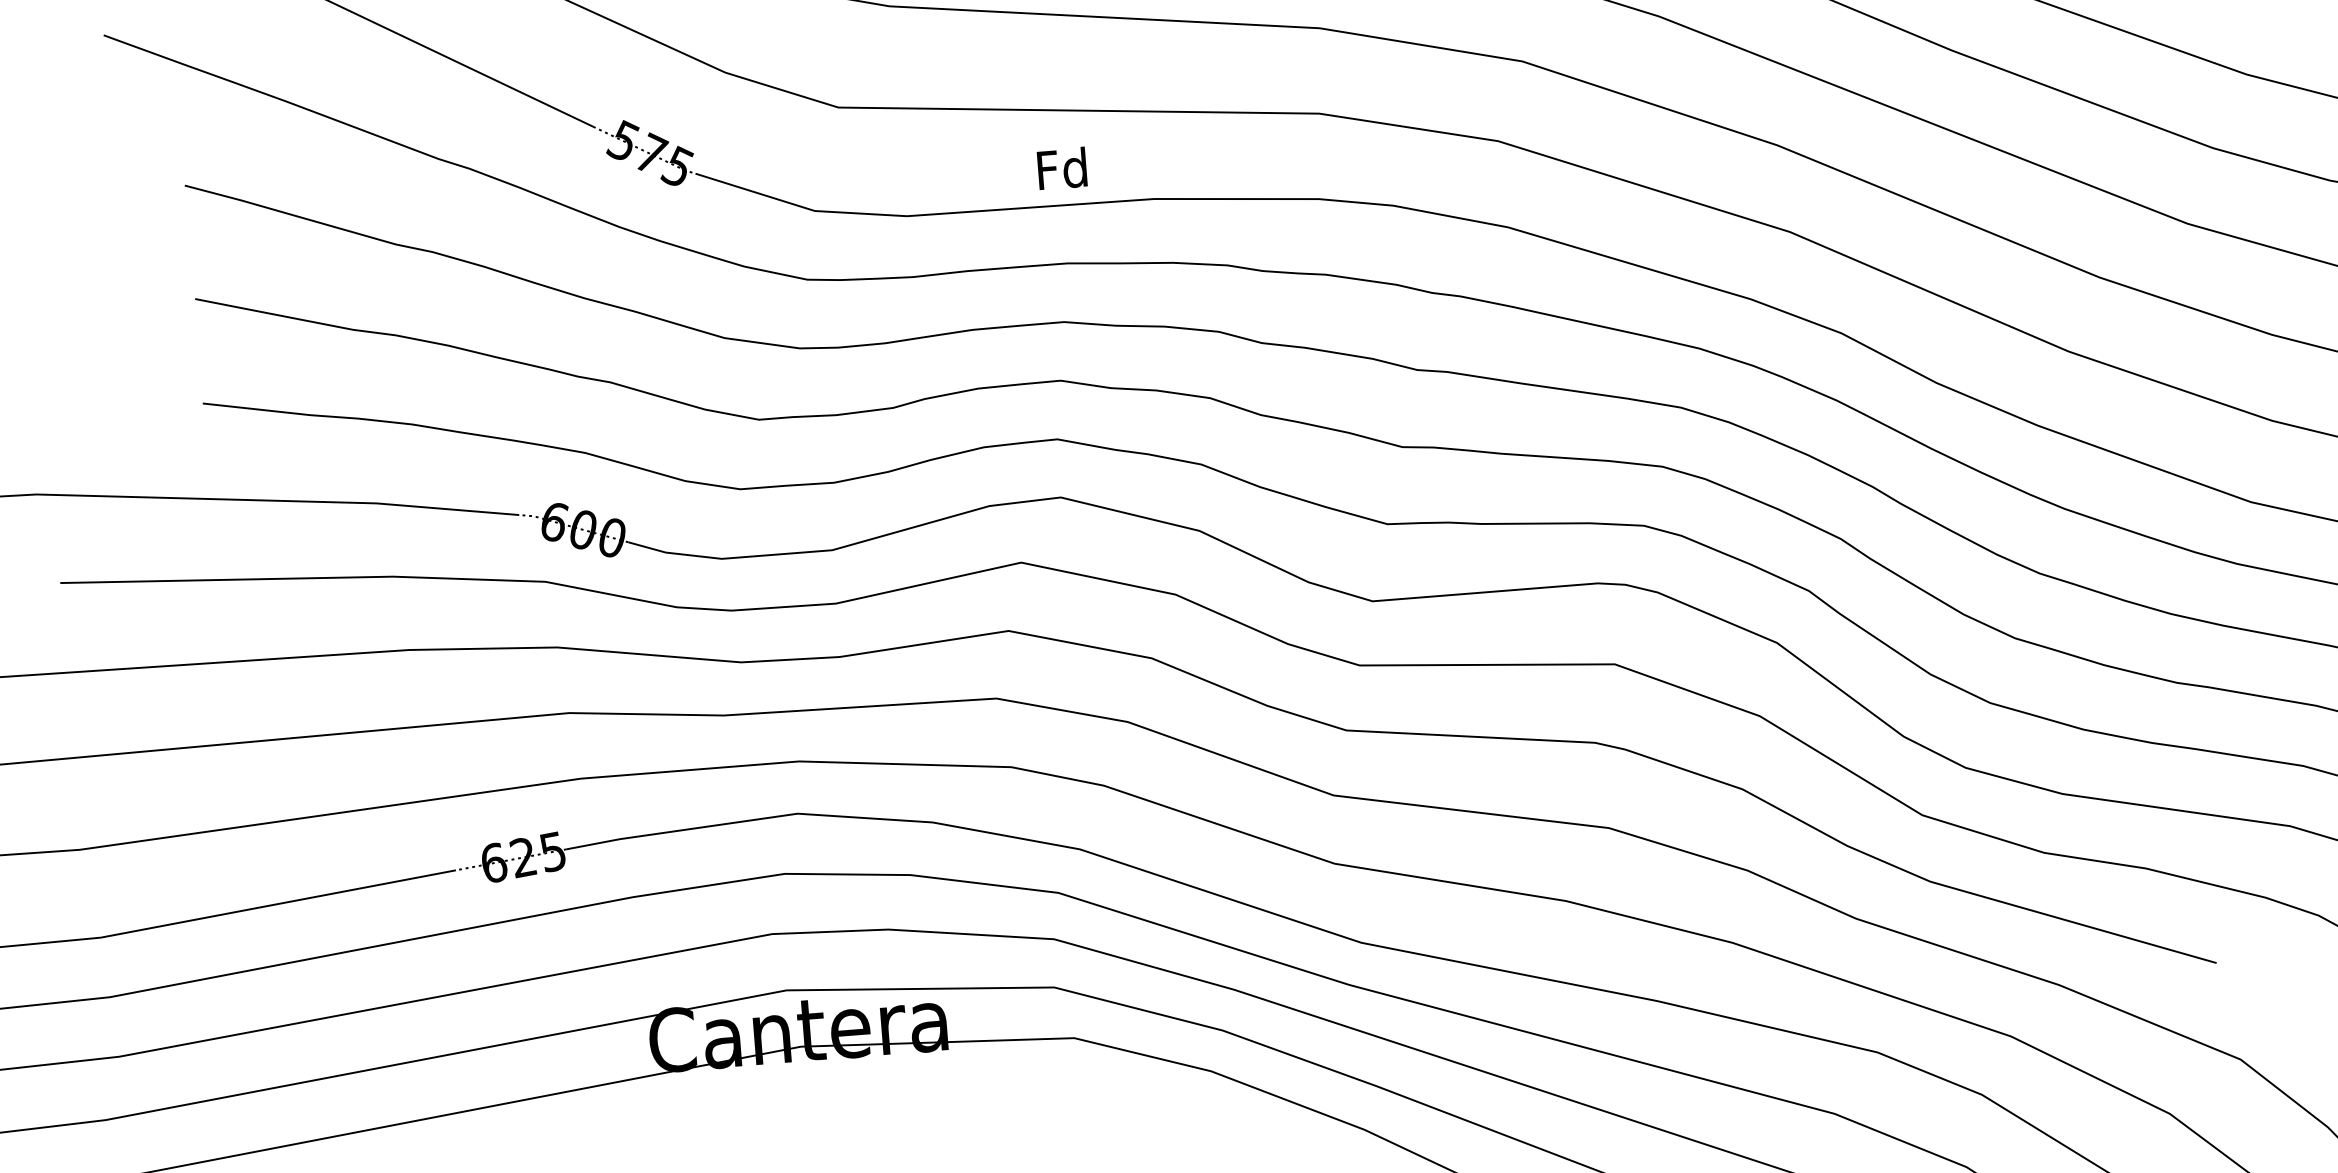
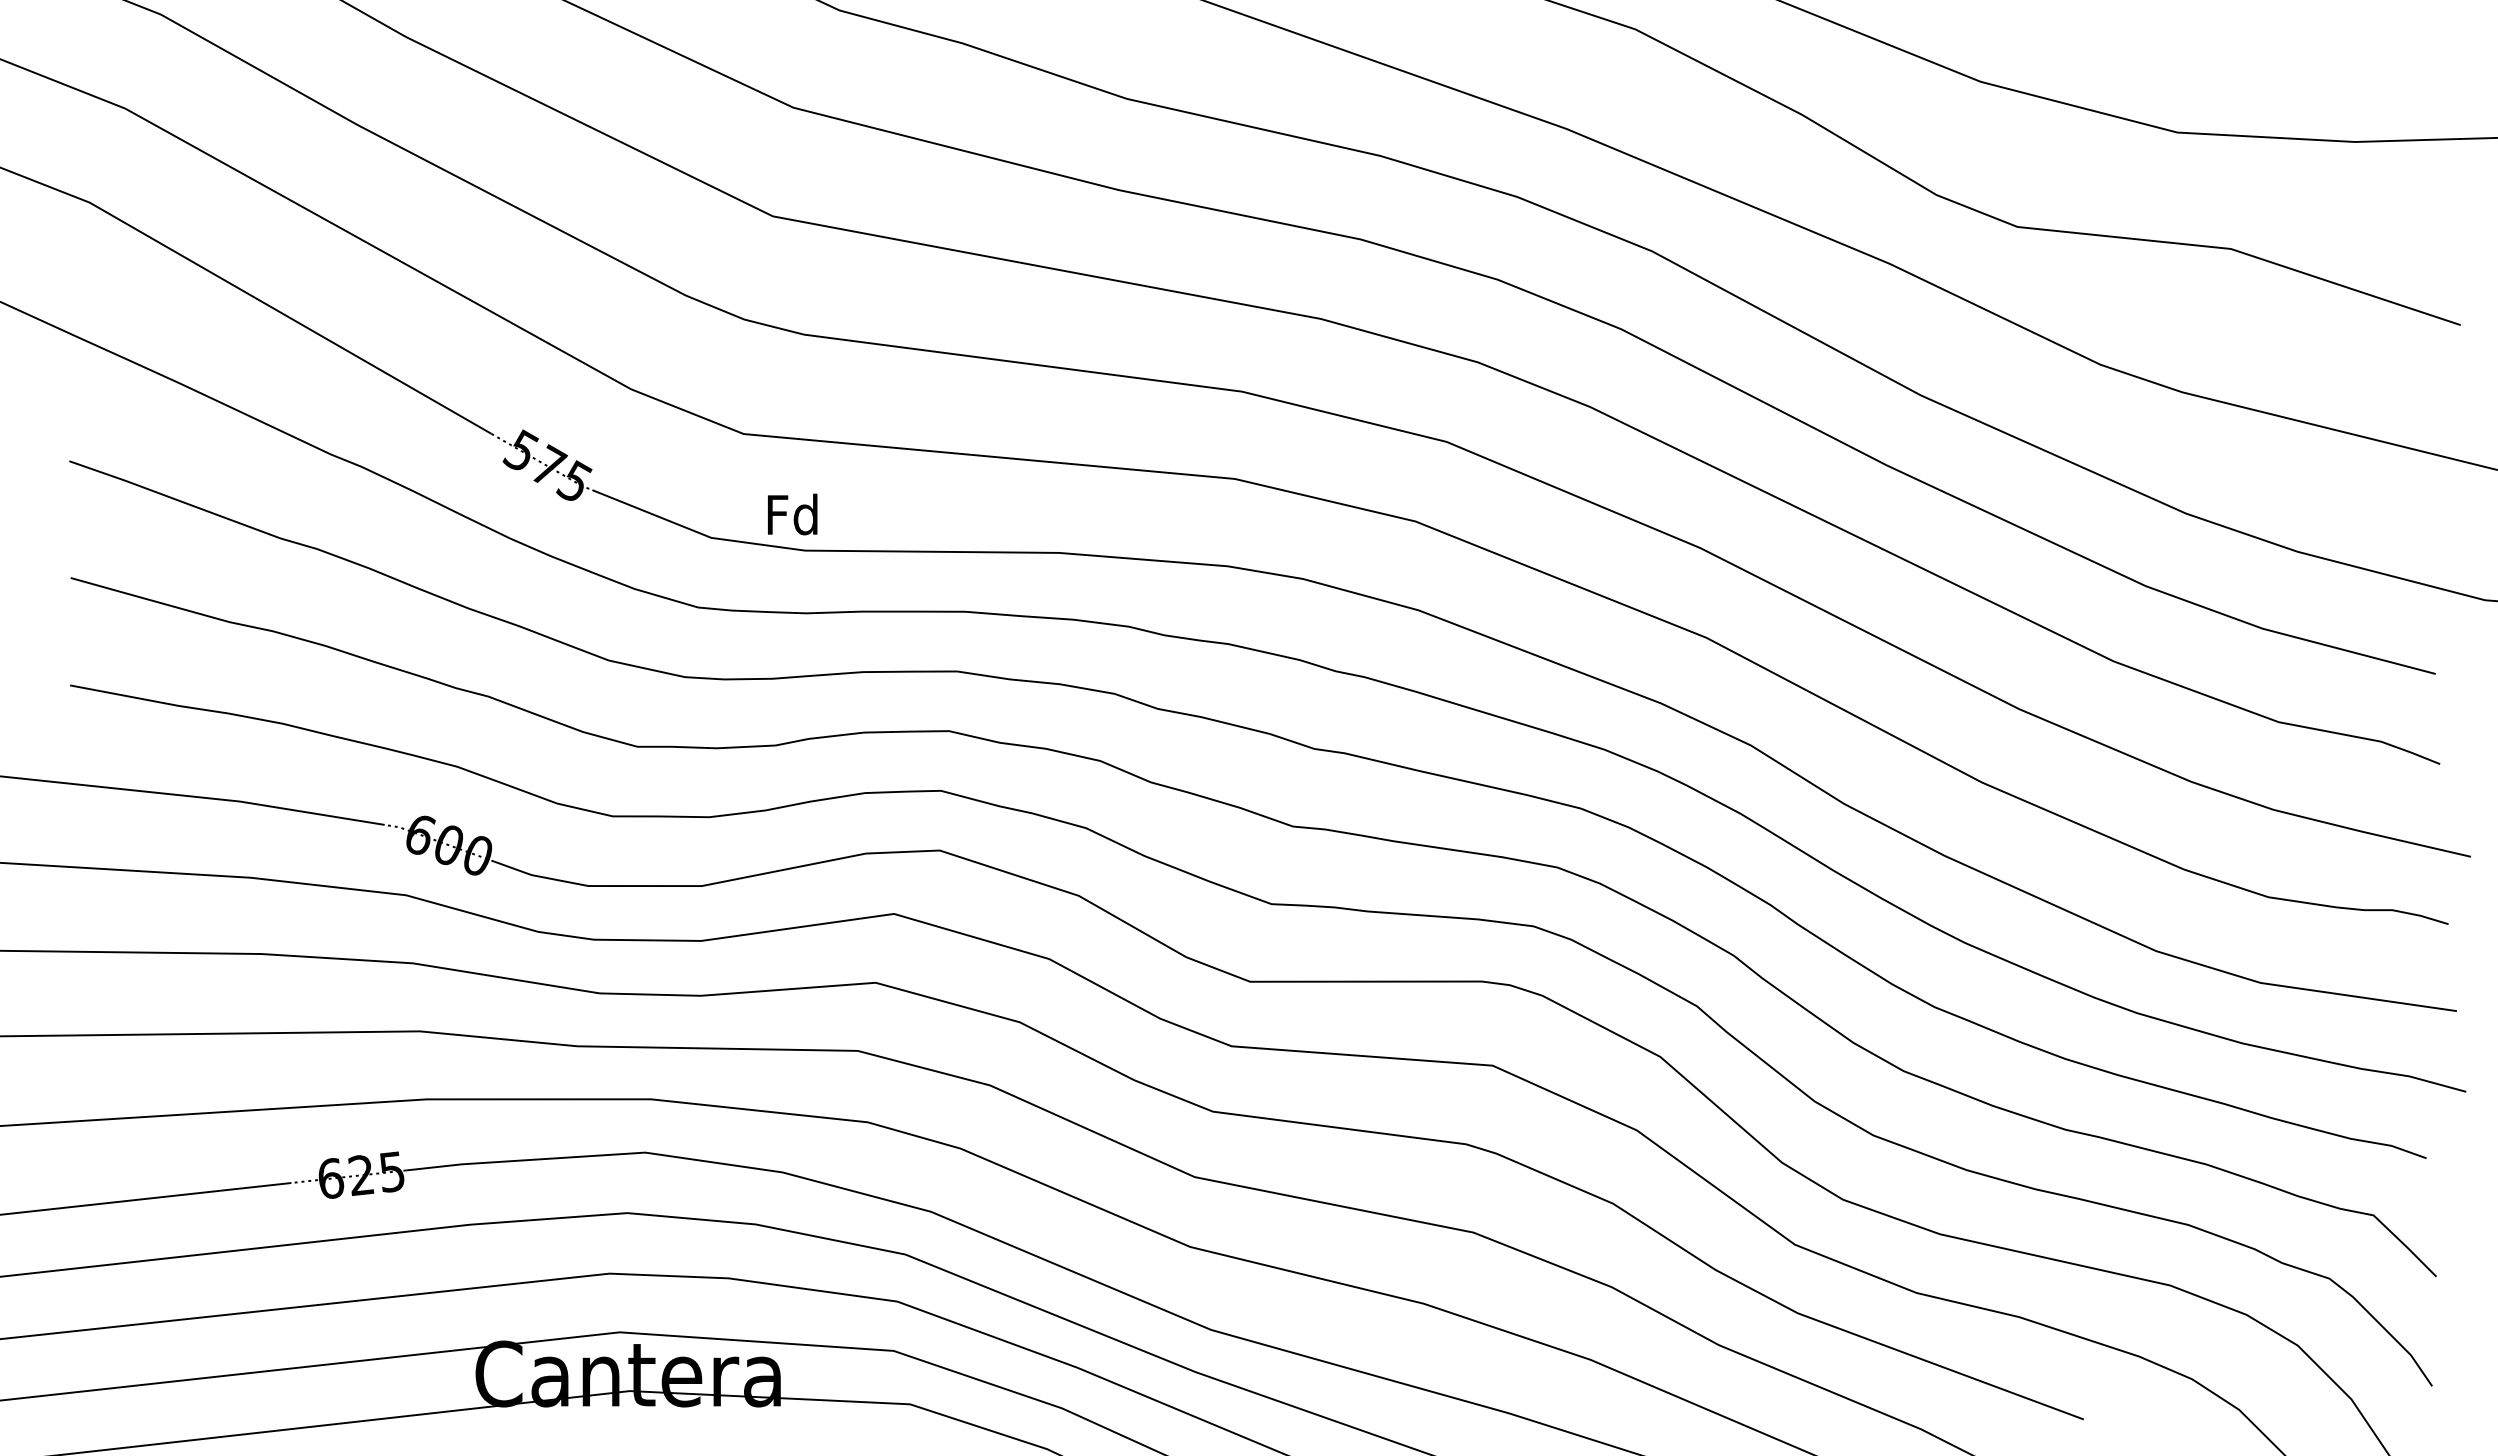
text: (1062, 168) -> (792, 514), moved

